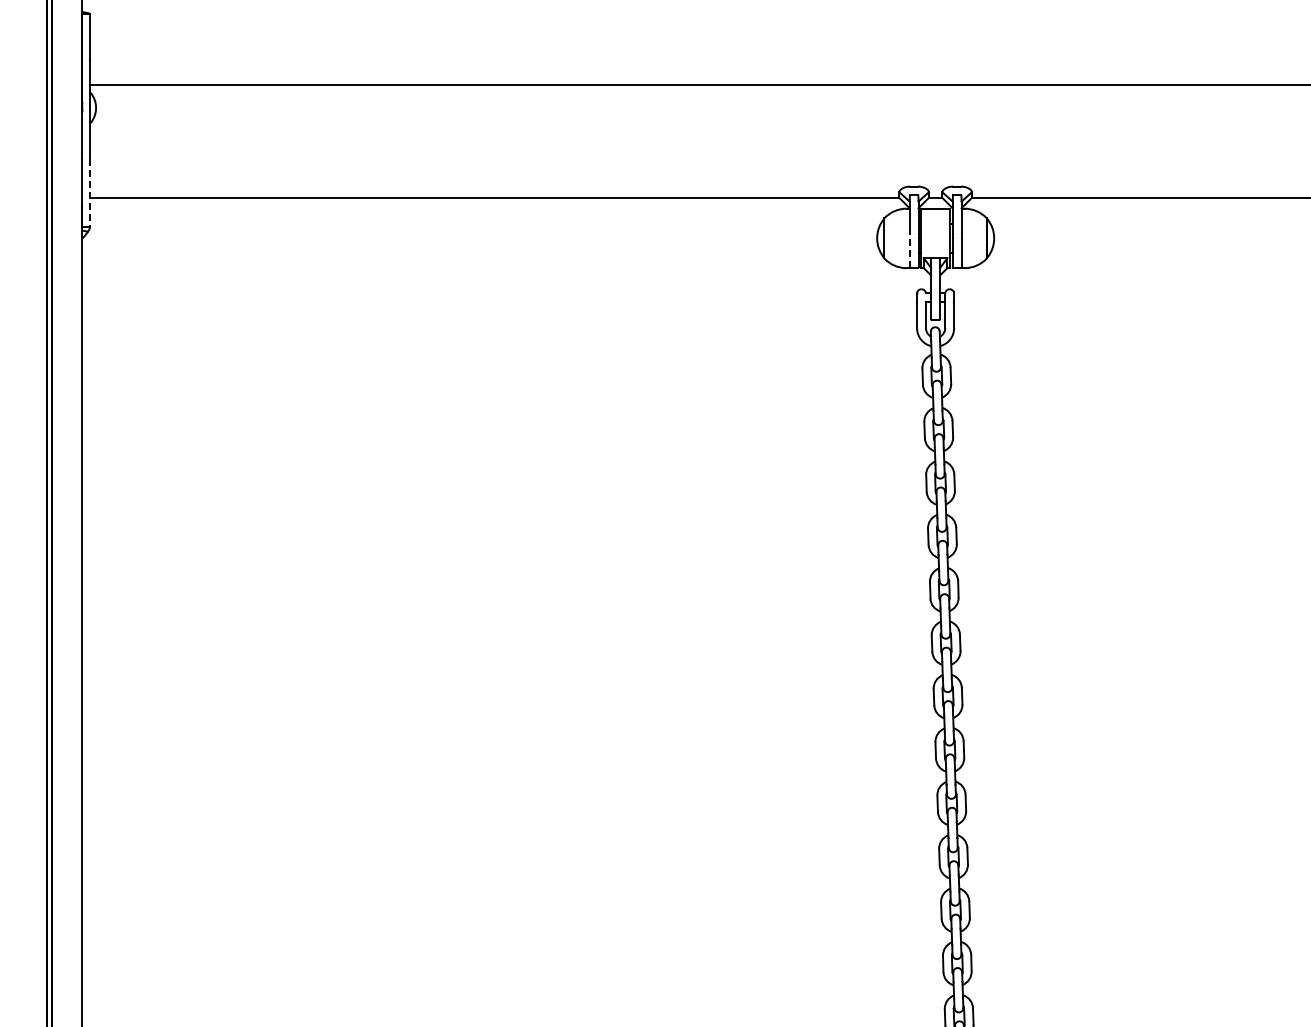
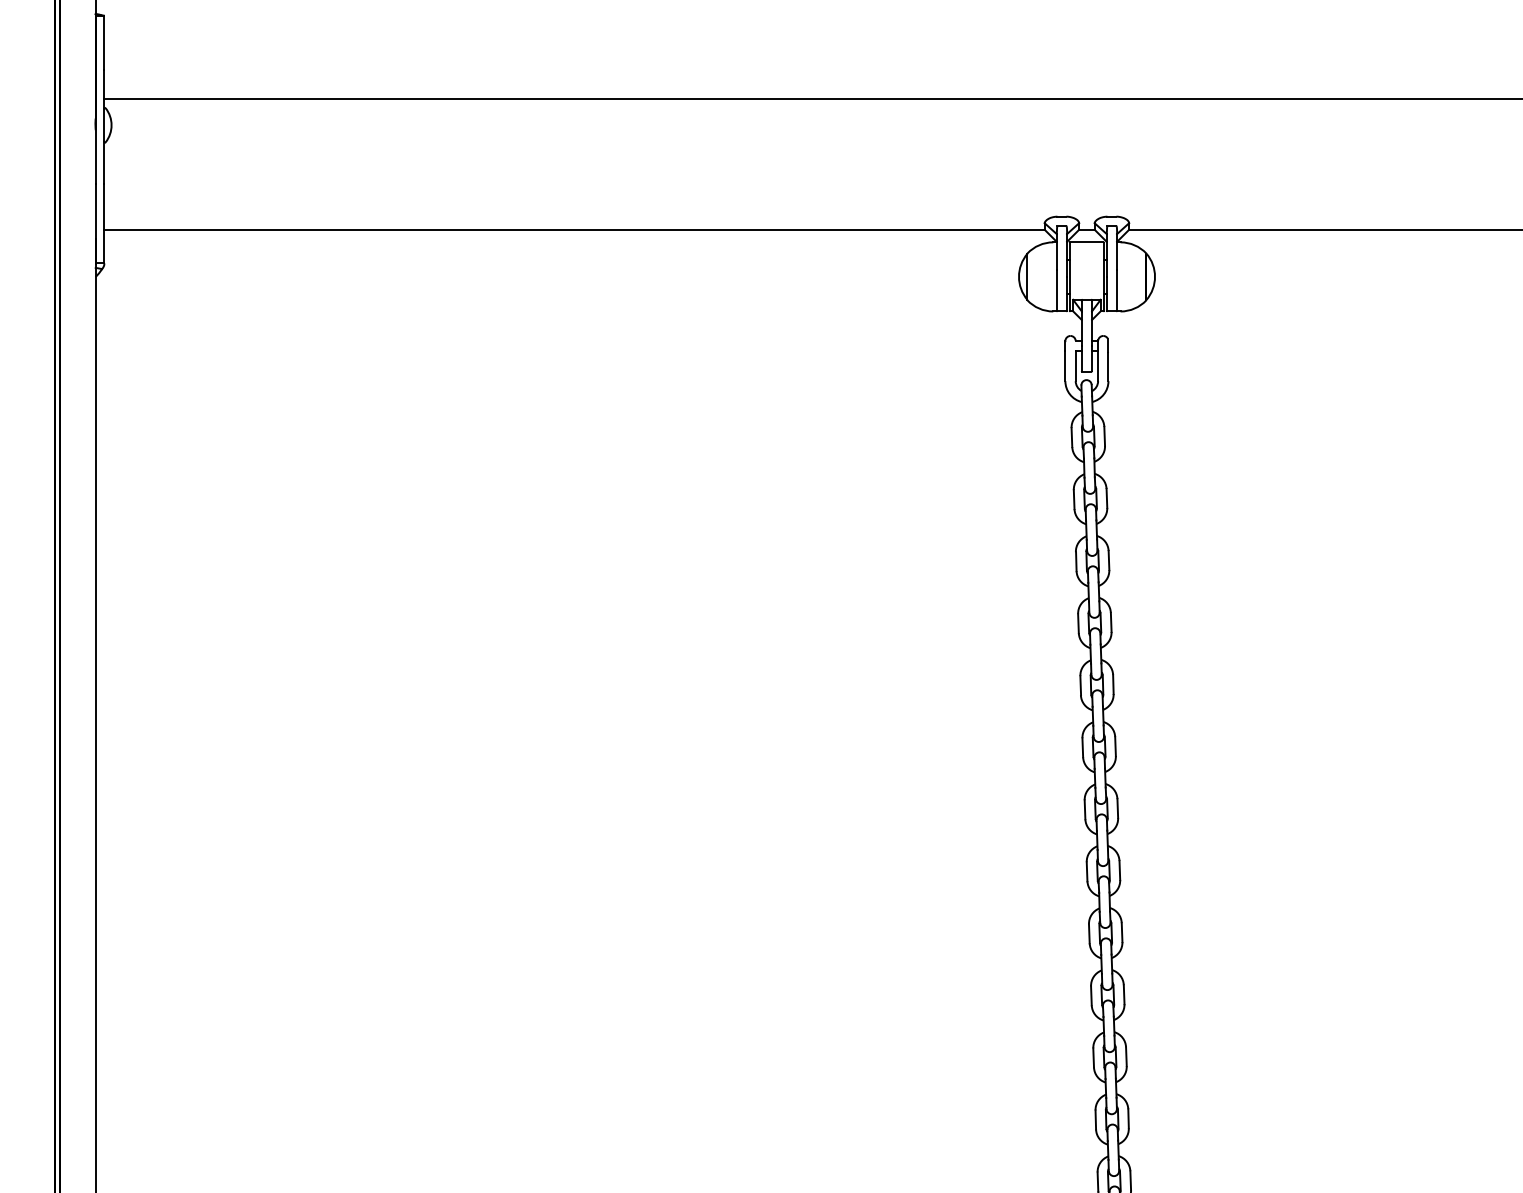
line: (89, 193) -> (103, 224), dashed -> solid
line: (909, 250) -> (1056, 290), dashed -> solid

